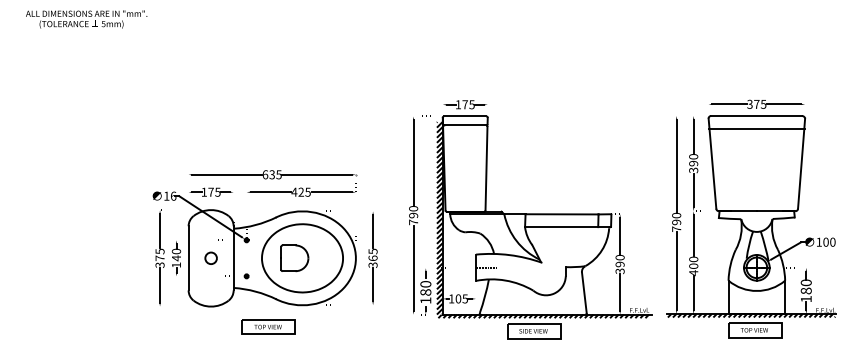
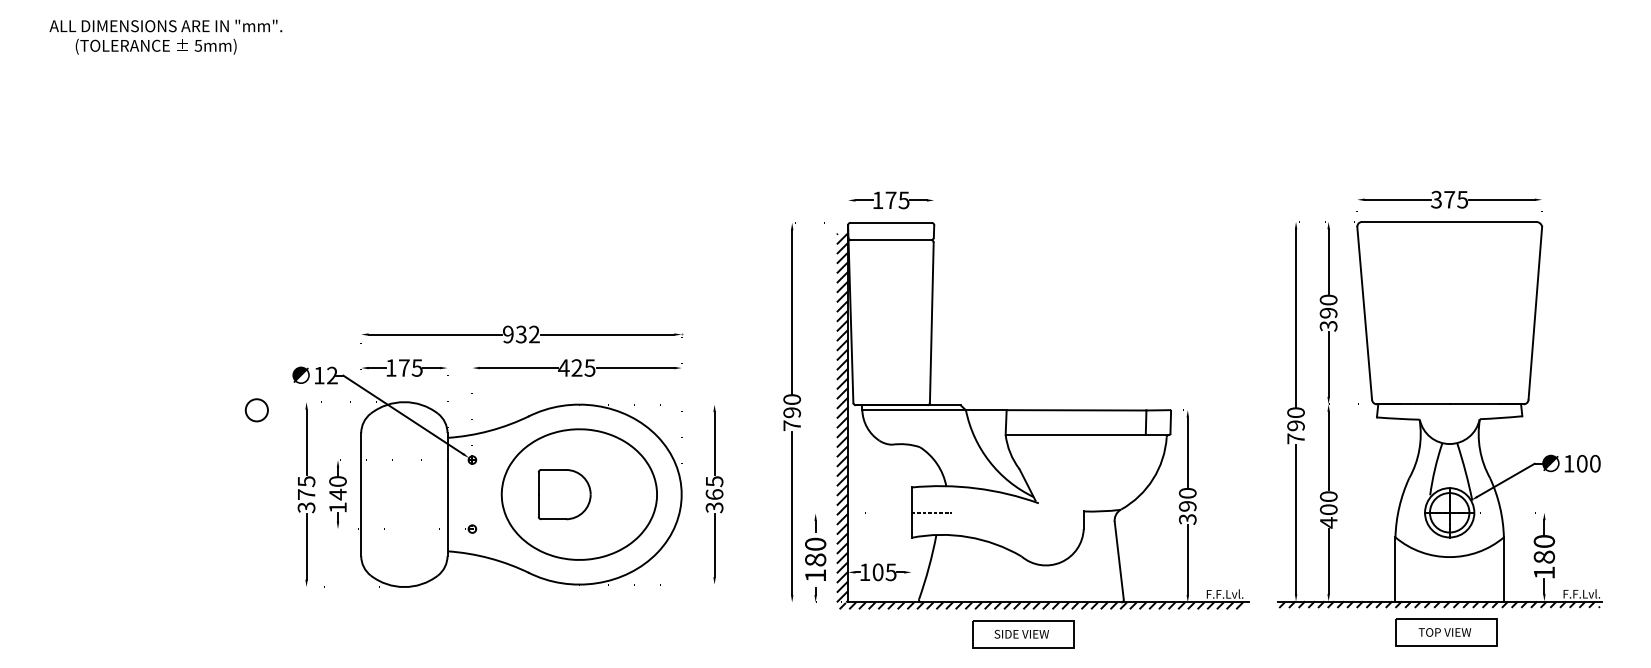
line: (756, 128) -> (1448, 245), removed
text: (271, 174) -> (519, 334), 635 -> 932
text: (173, 195) -> (332, 374), 16 -> 12
circle: (210, 257) -> (255, 408), moved
part: (268, 326) -> (514, 625), removed

